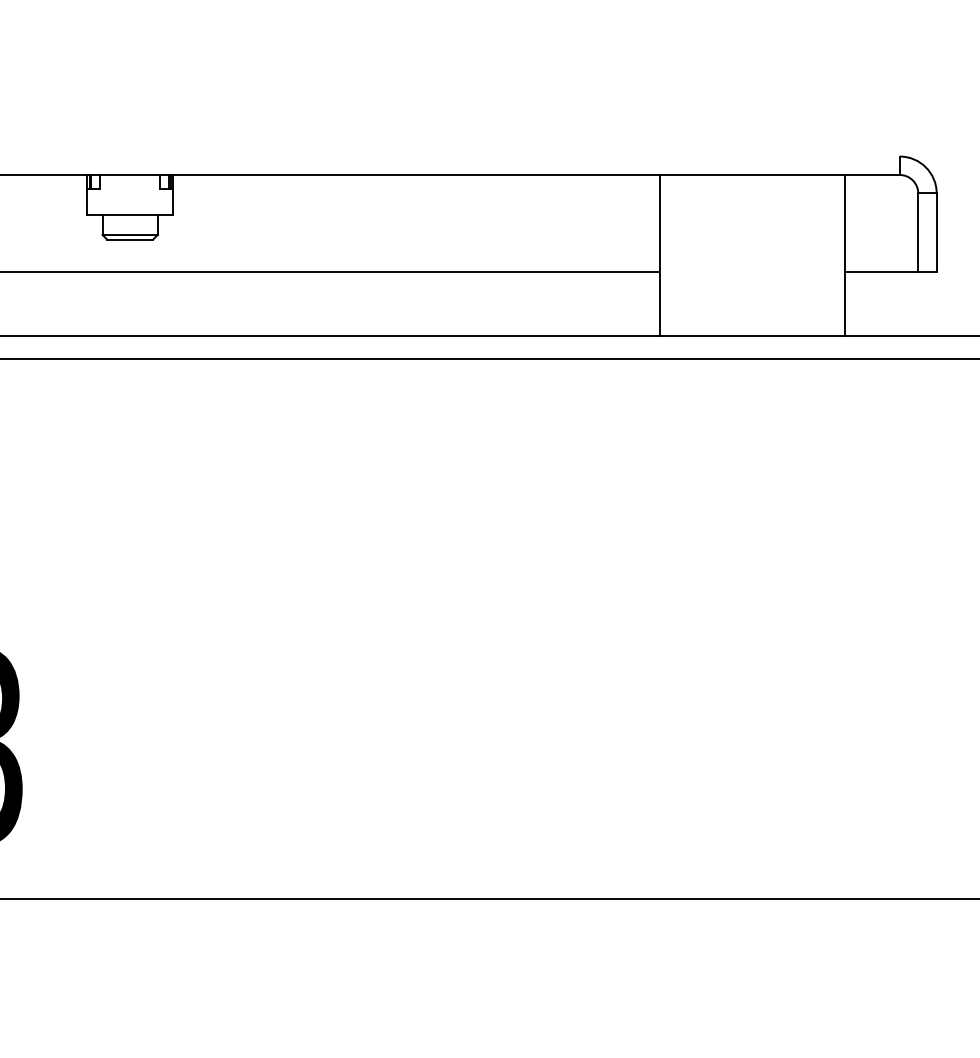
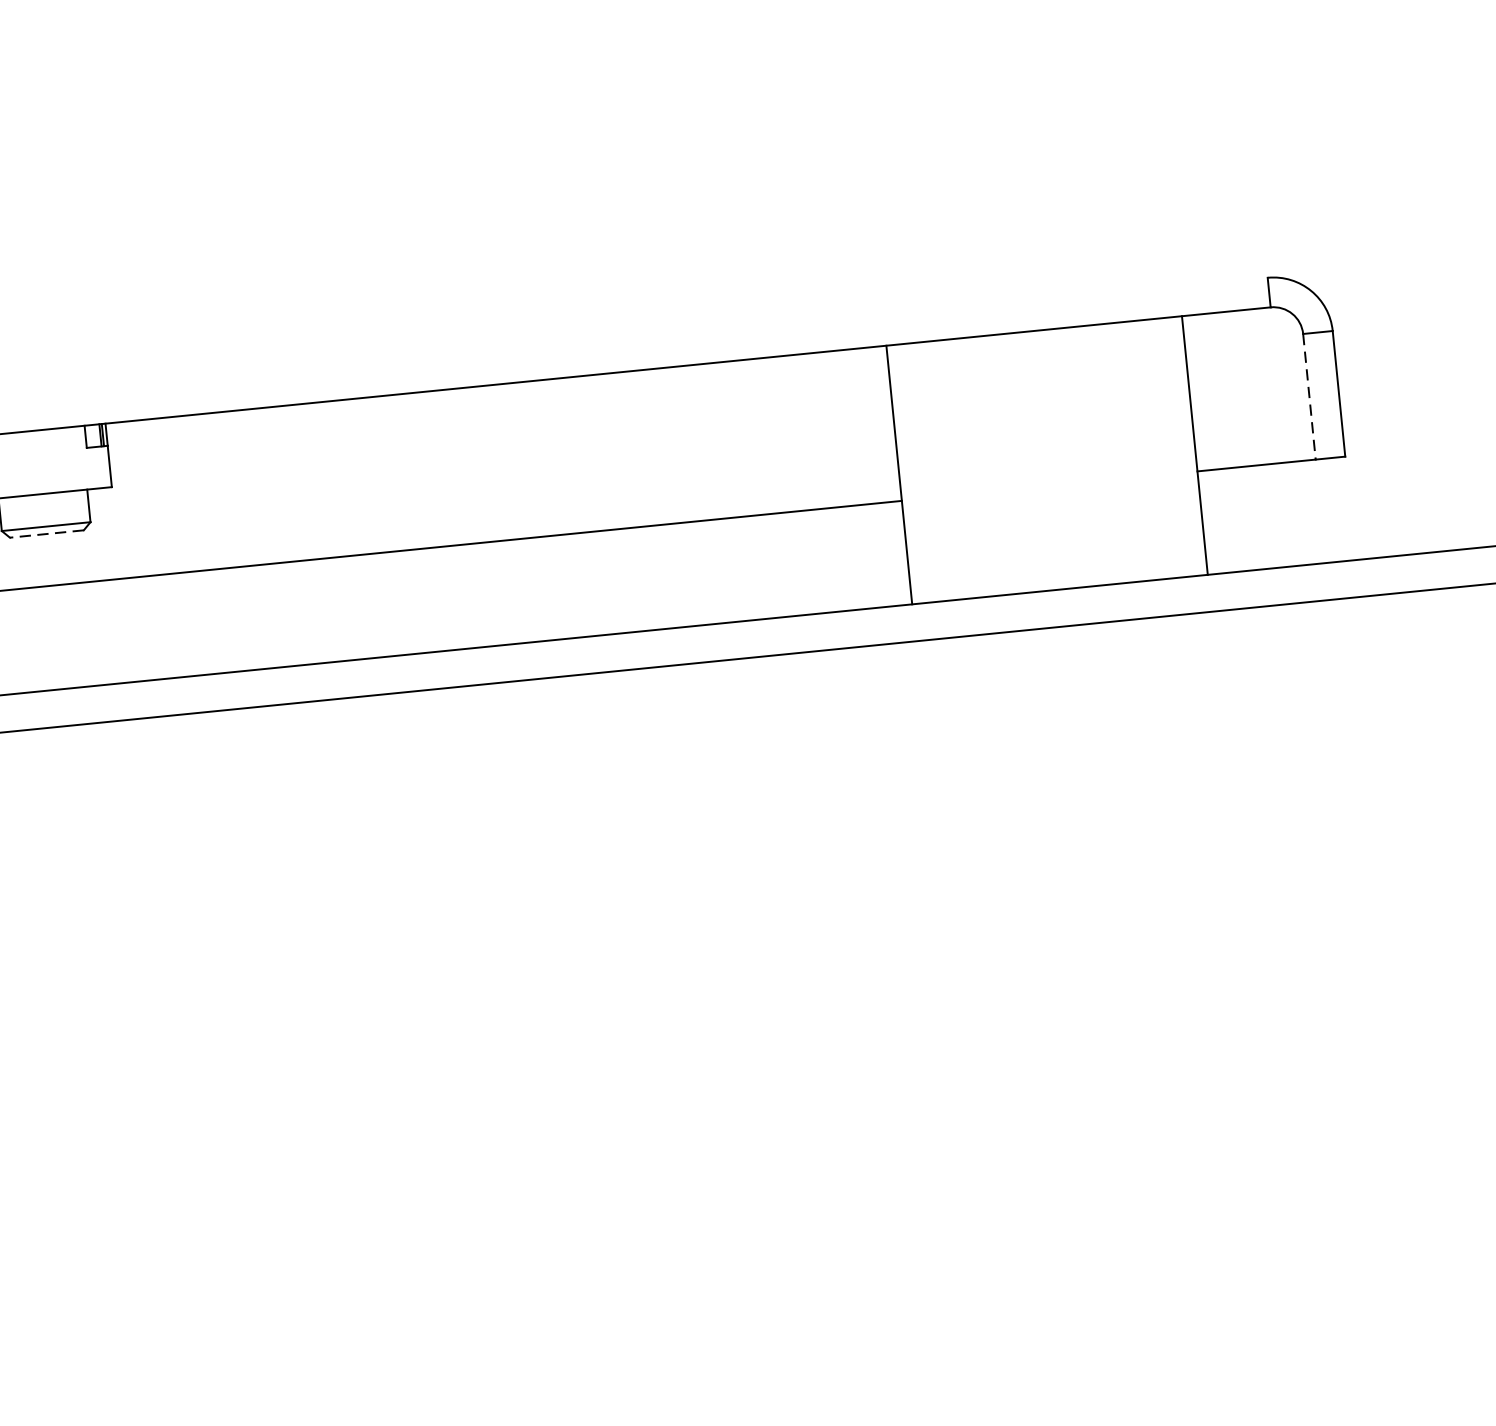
line: (918, 233) -> (1309, 398), solid -> dashed
line: (129, 239) -> (45, 534), solid -> dashed

